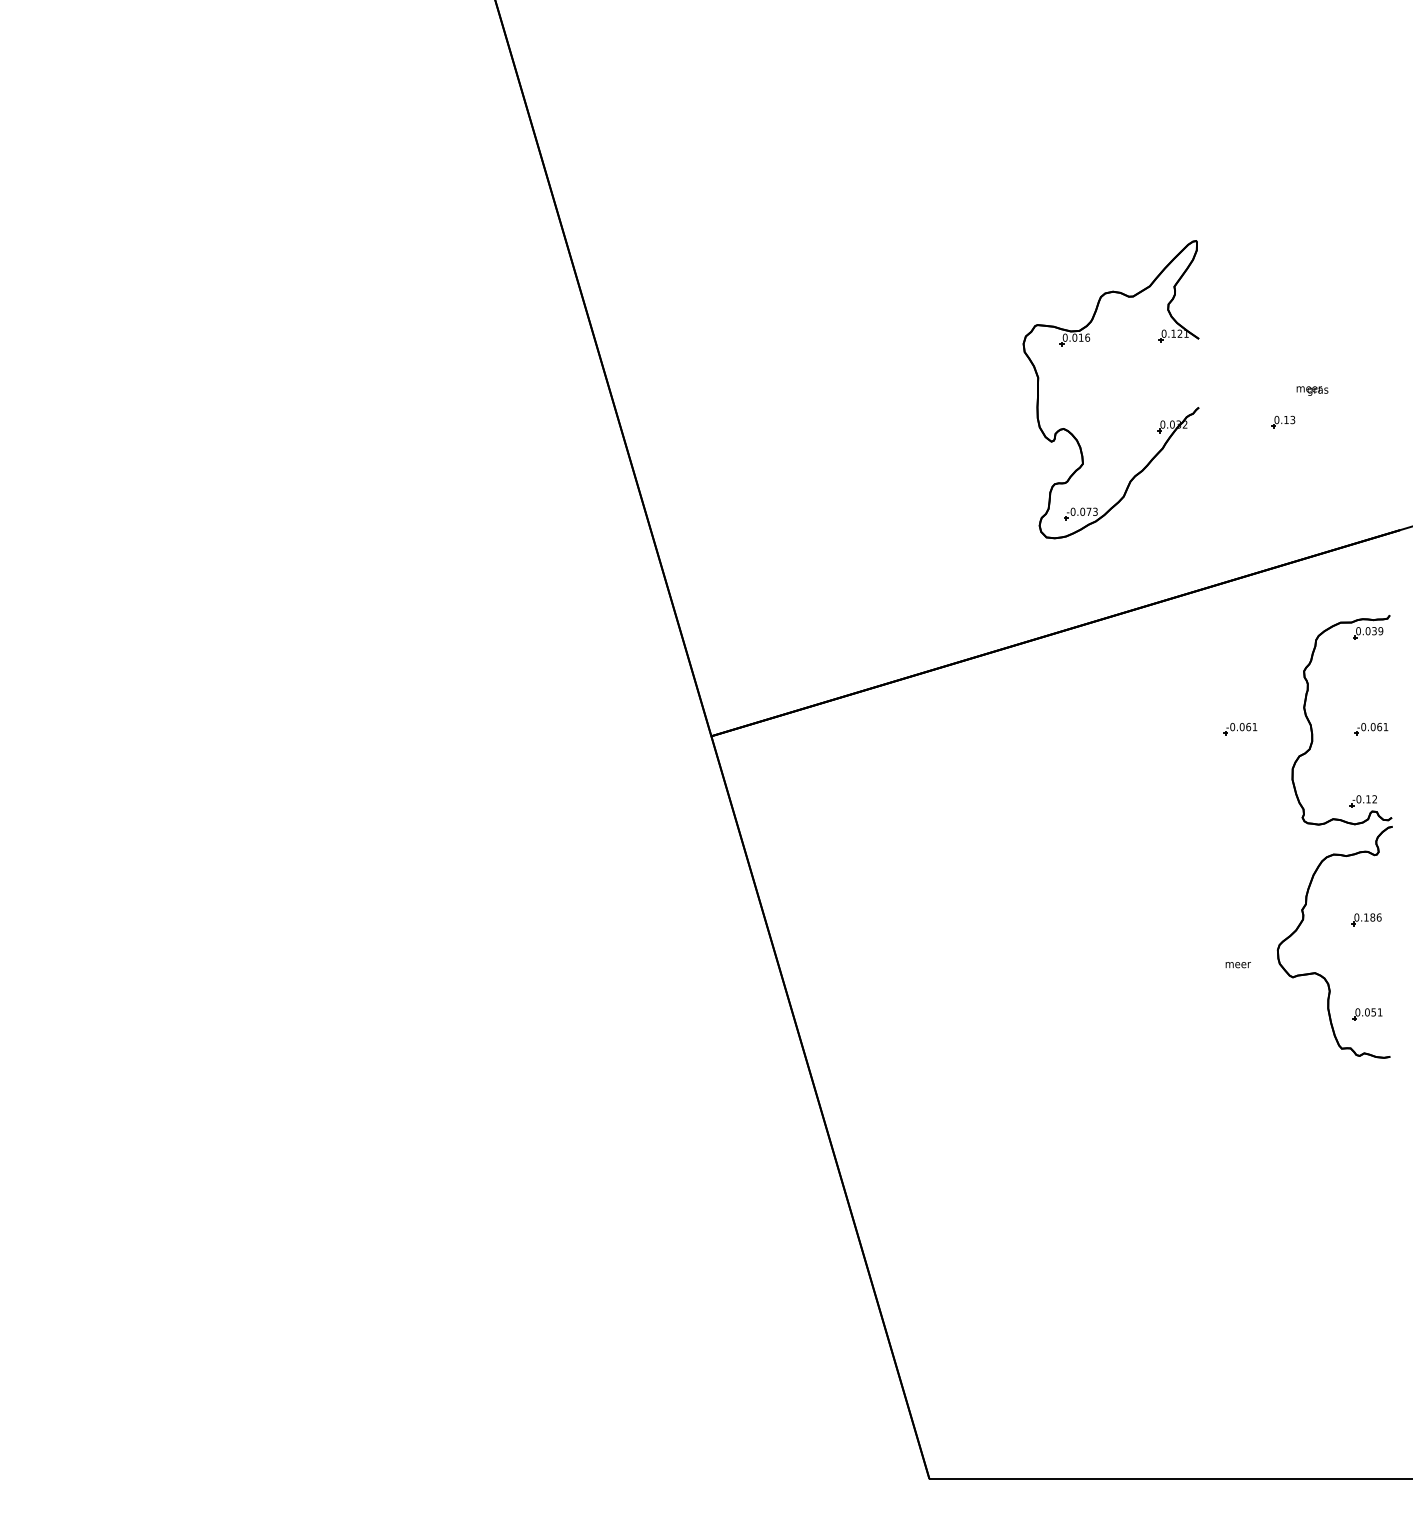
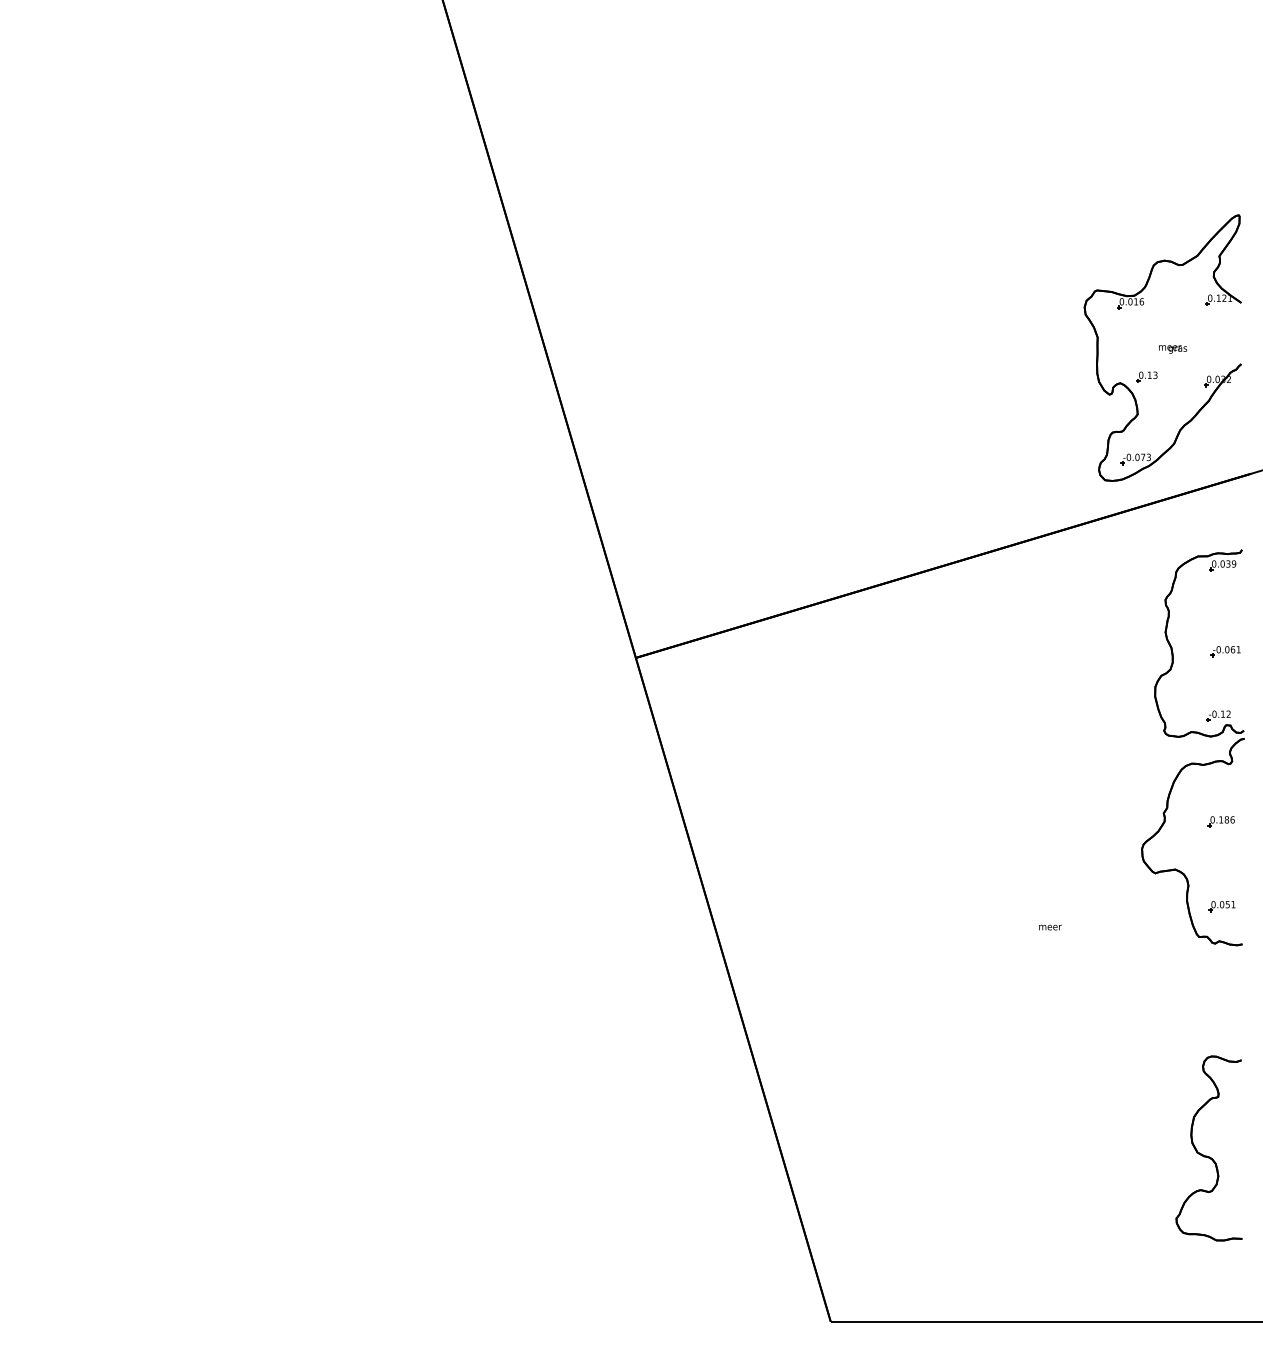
part: (1089, 341) -> (1143, 305), moved
part: (1240, 729) -> (1108, 651), removed
text: (1237, 965) -> (1049, 927), moved
part: (1351, 1293) -> (1207, 1155), added

